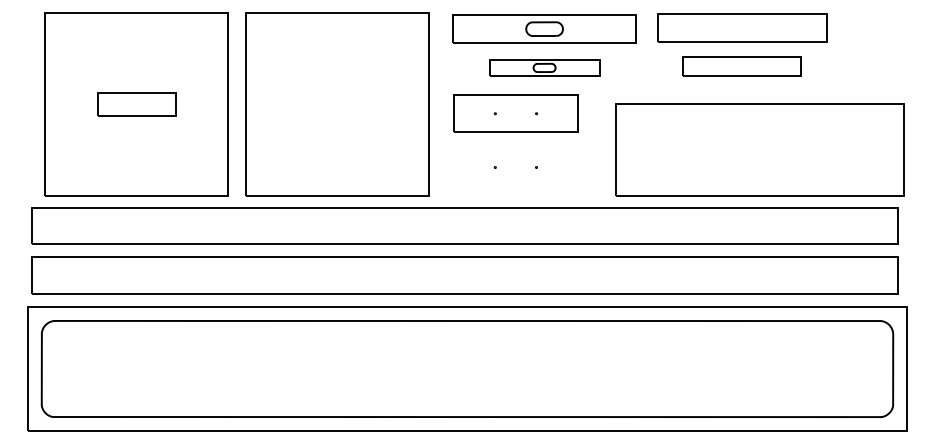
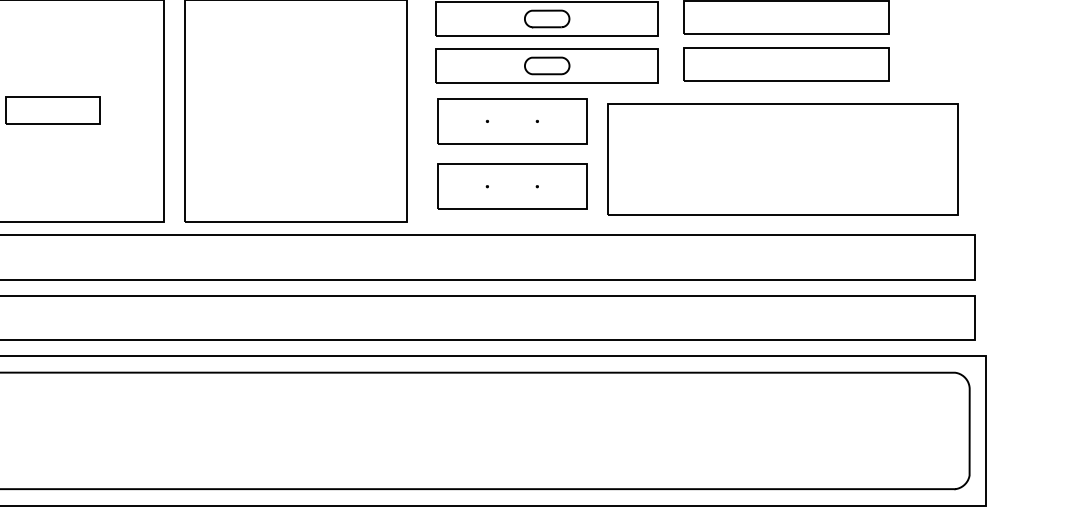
part: (741, 66) -> (785, 64), size x1.43
part: (544, 67) -> (547, 65), size x1.67
part: (759, 149) -> (782, 158), moved
part: (515, 167) -> (511, 186), added

